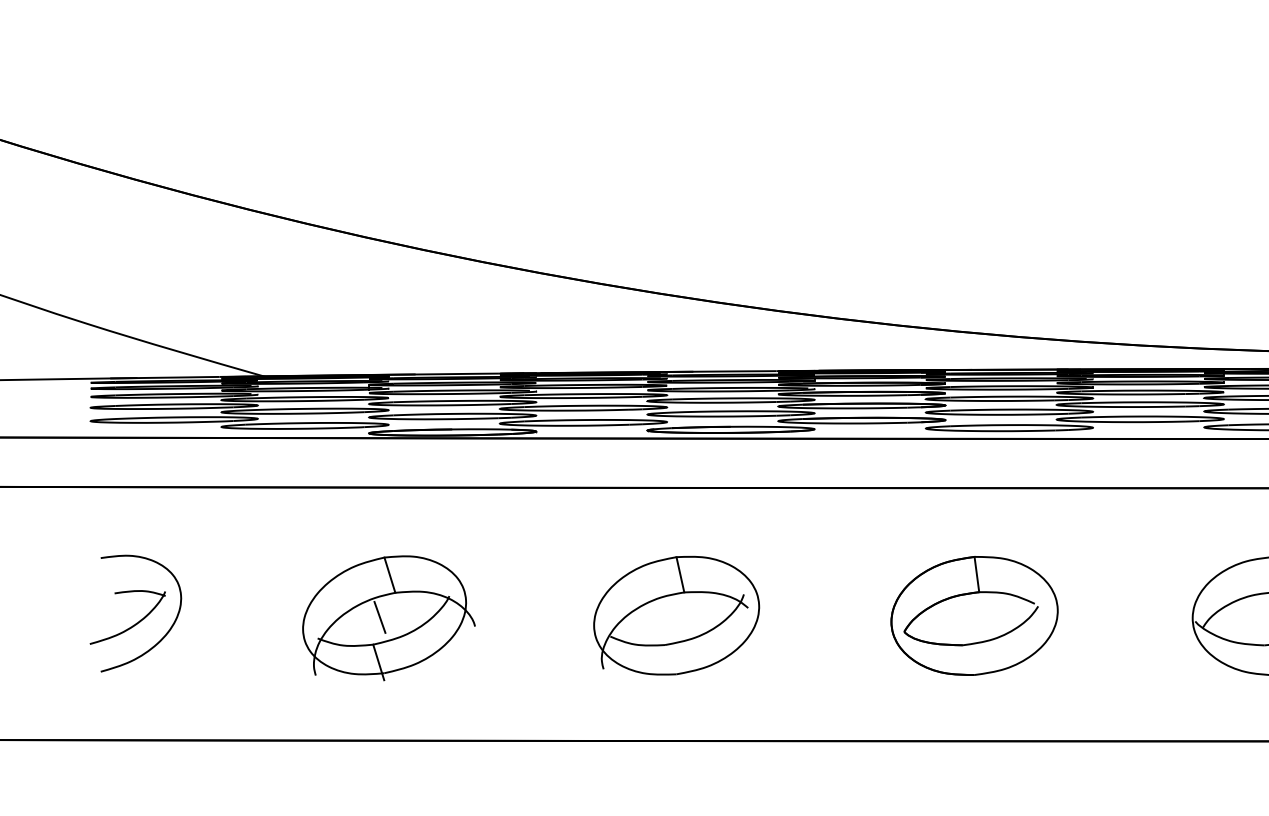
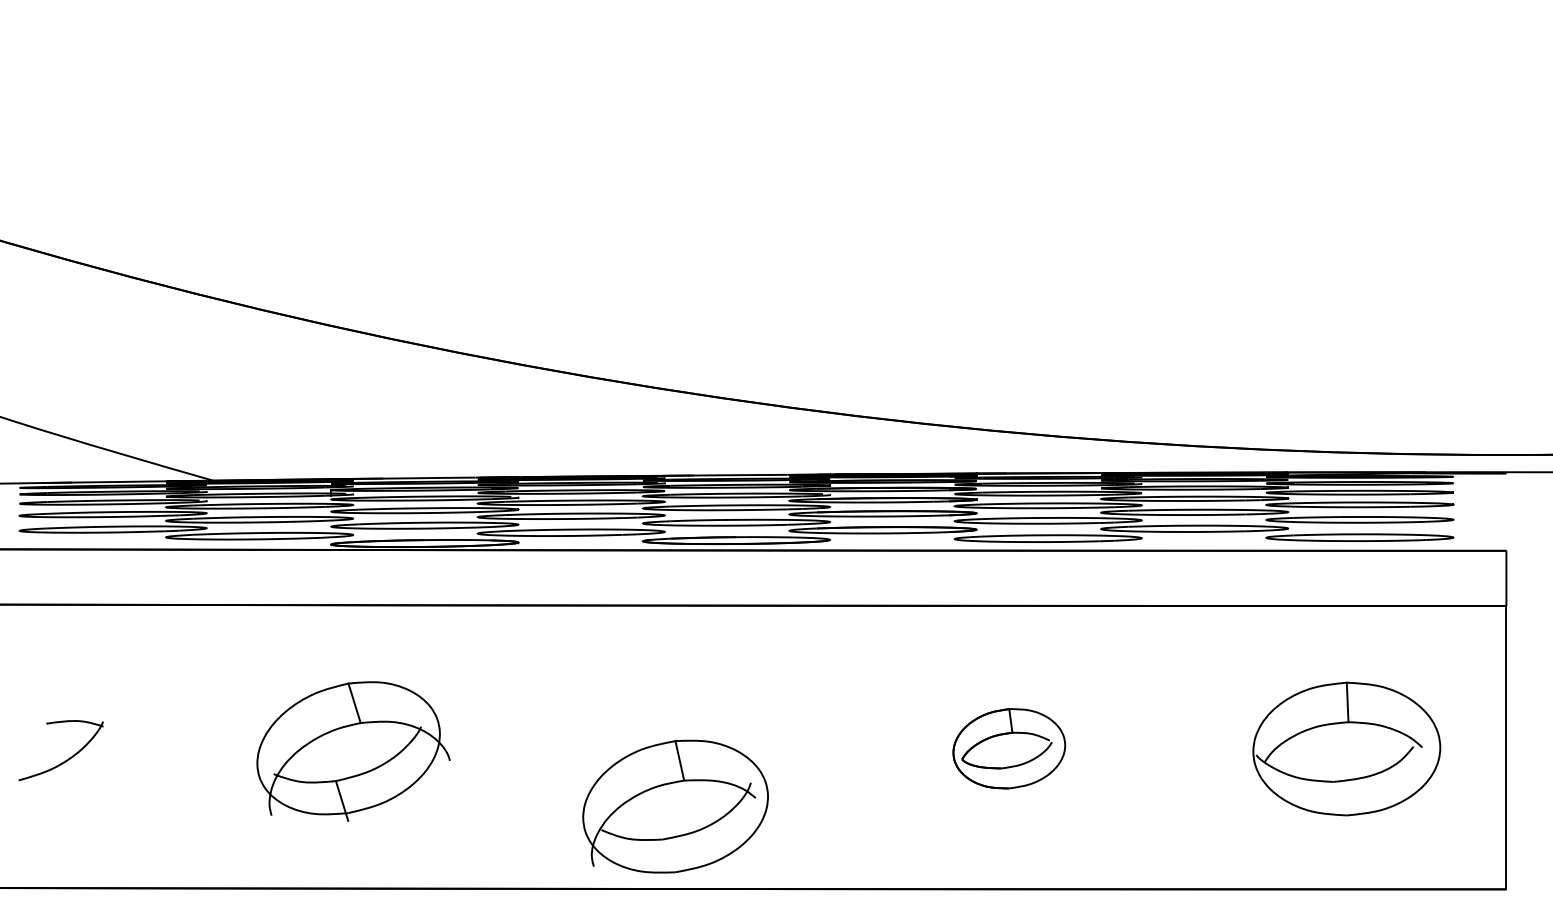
part: (676, 615) -> (675, 806), moved
part: (974, 615) -> (1009, 748), size x0.6
line: (380, 617) -> (343, 750), removed
curve: (166, 632) -> (104, 767), removed

